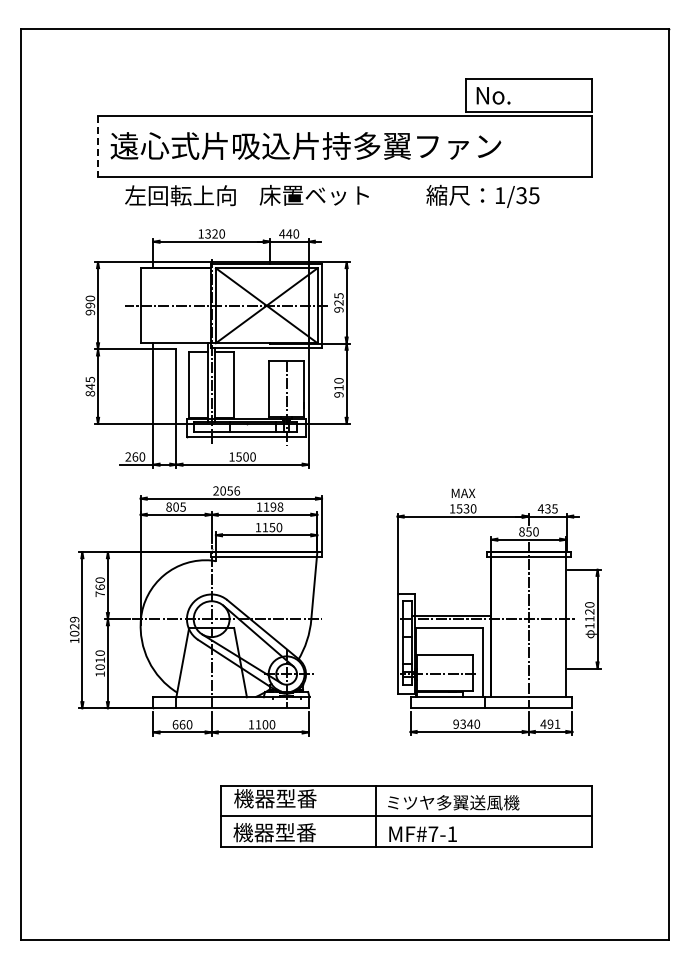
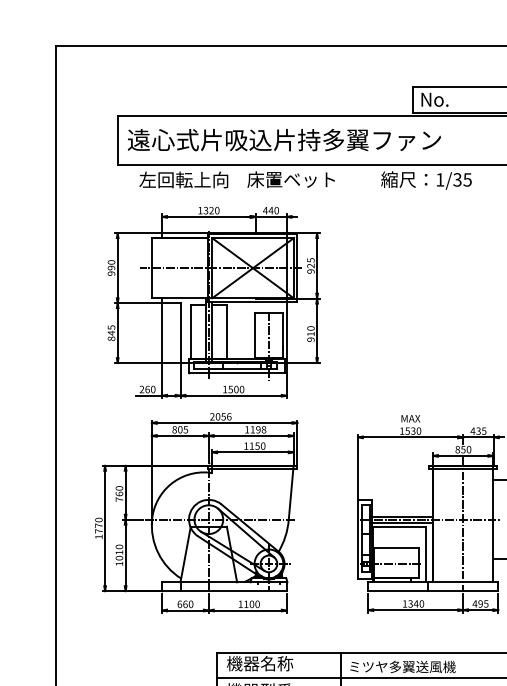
line: (97, 146) -> (117, 140), dashed -> solid
line: (451, 622) -> (401, 522), added
text: (74, 626) -> (98, 525), 1029 -> 1770
text: (455, 723) -> (404, 603), 9340 -> 1340
text: (557, 723) -> (486, 603), 491 -> 495
text: (296, 798) -> (276, 663), 機器型番 -> 機器名称

